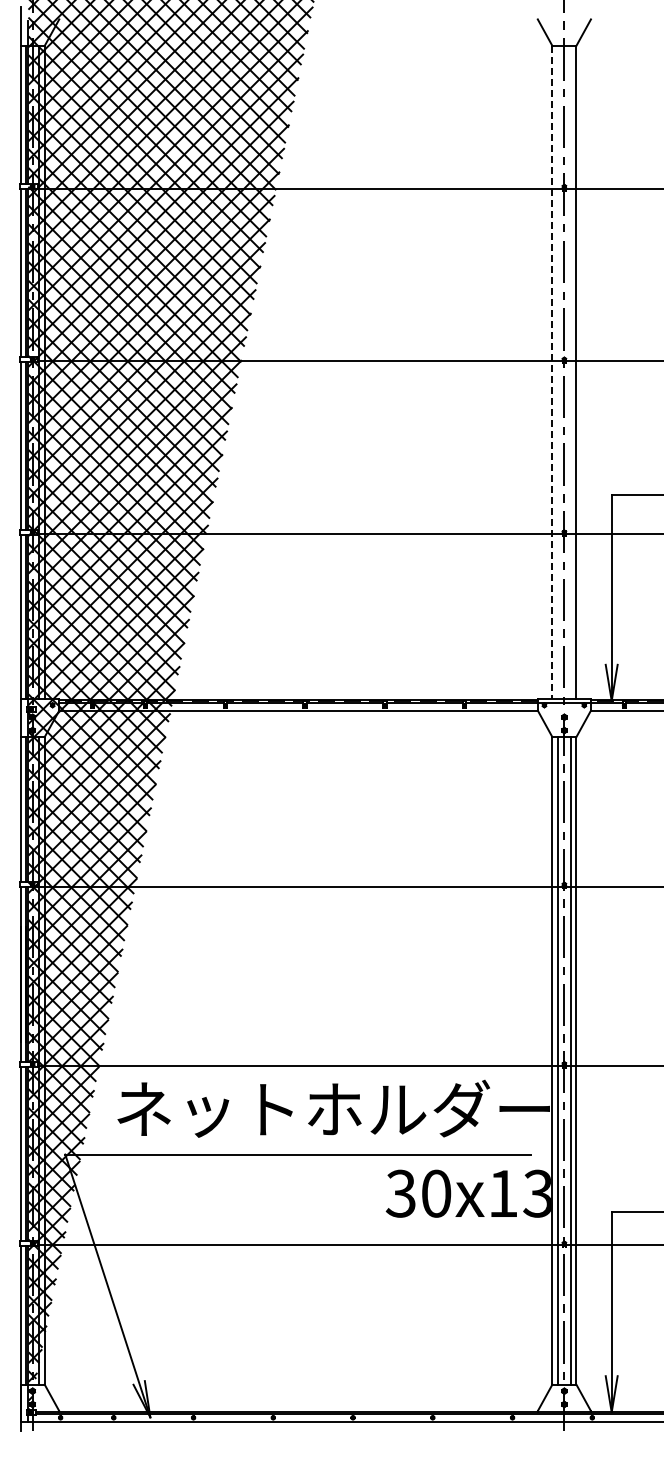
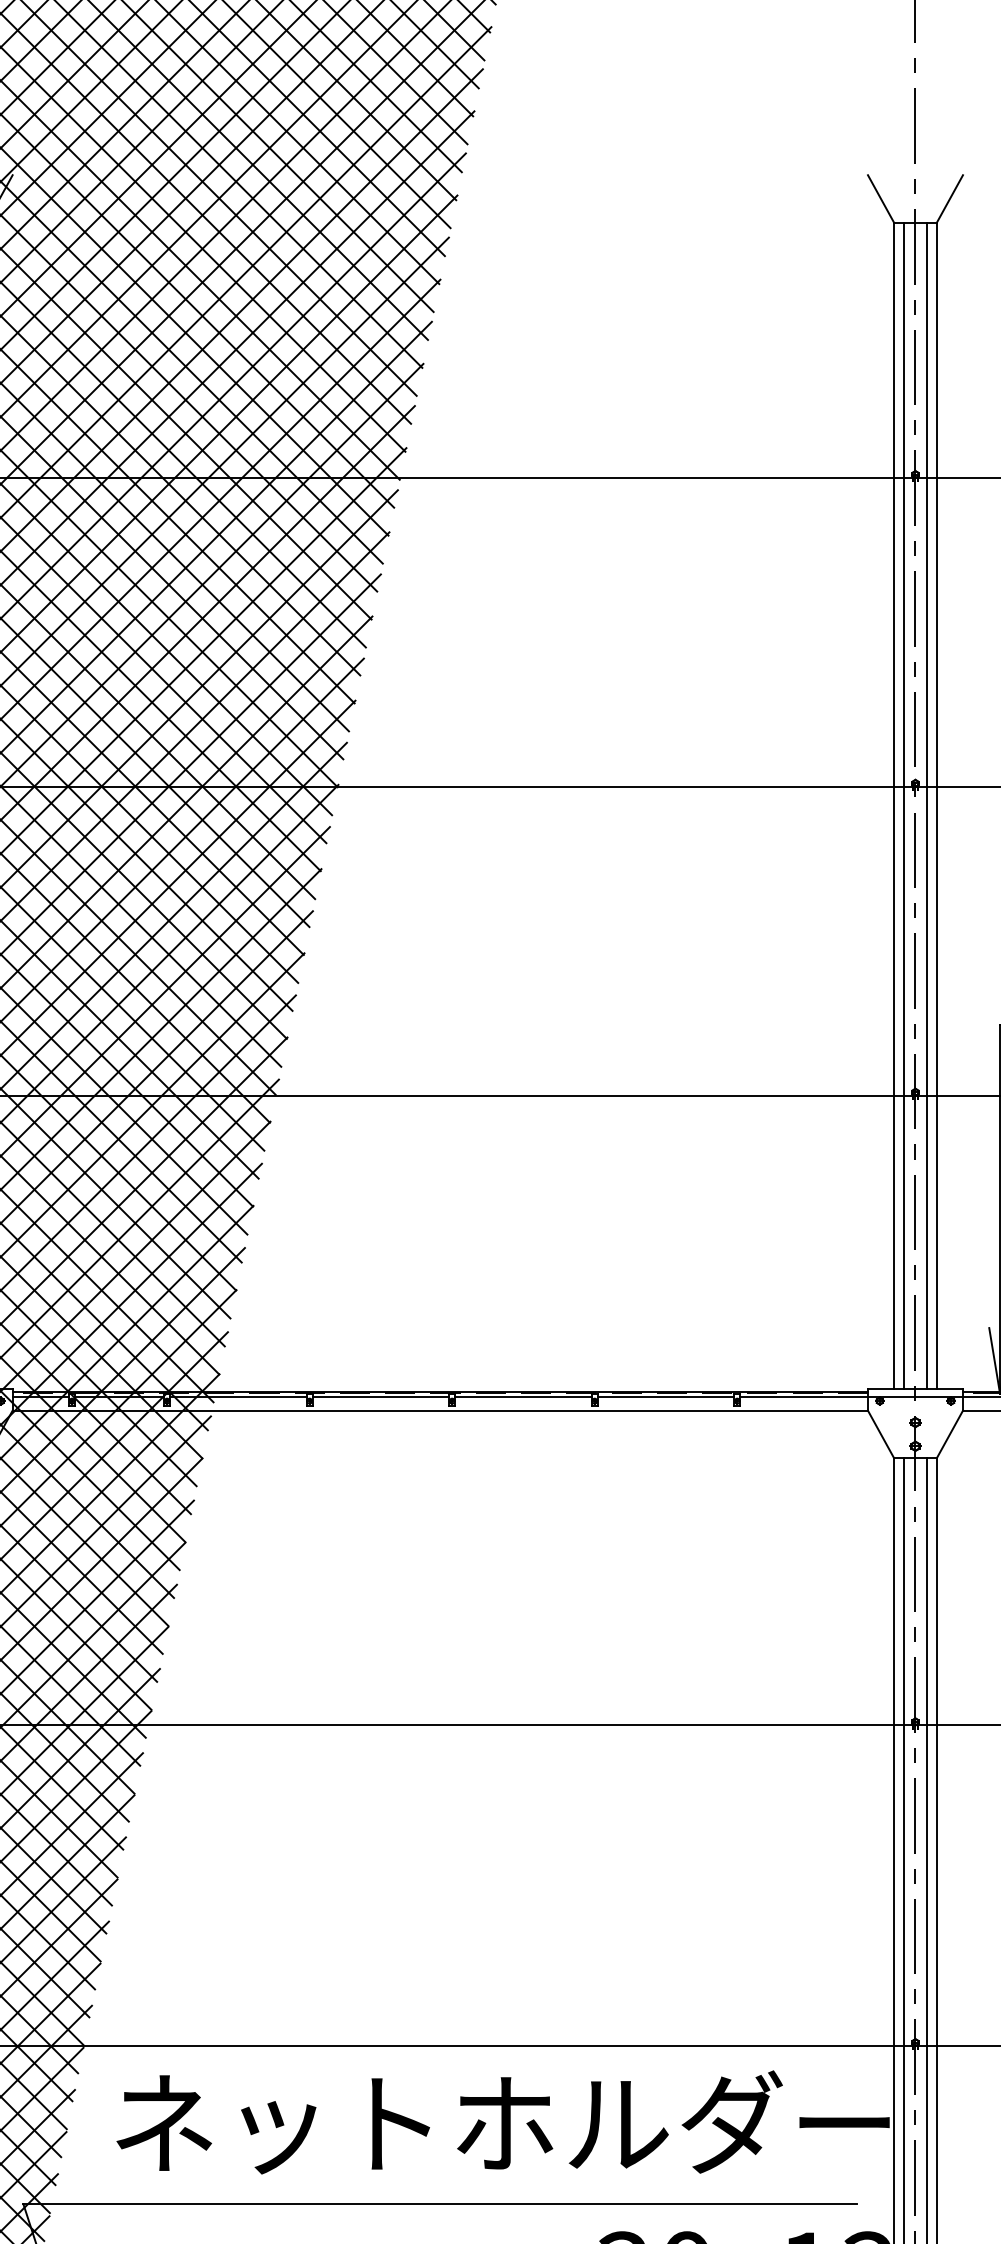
line: (557, 371) -> (903, 804), added
line: (571, 371) -> (928, 804), added
line: (552, 372) -> (894, 806), dashed -> solid

